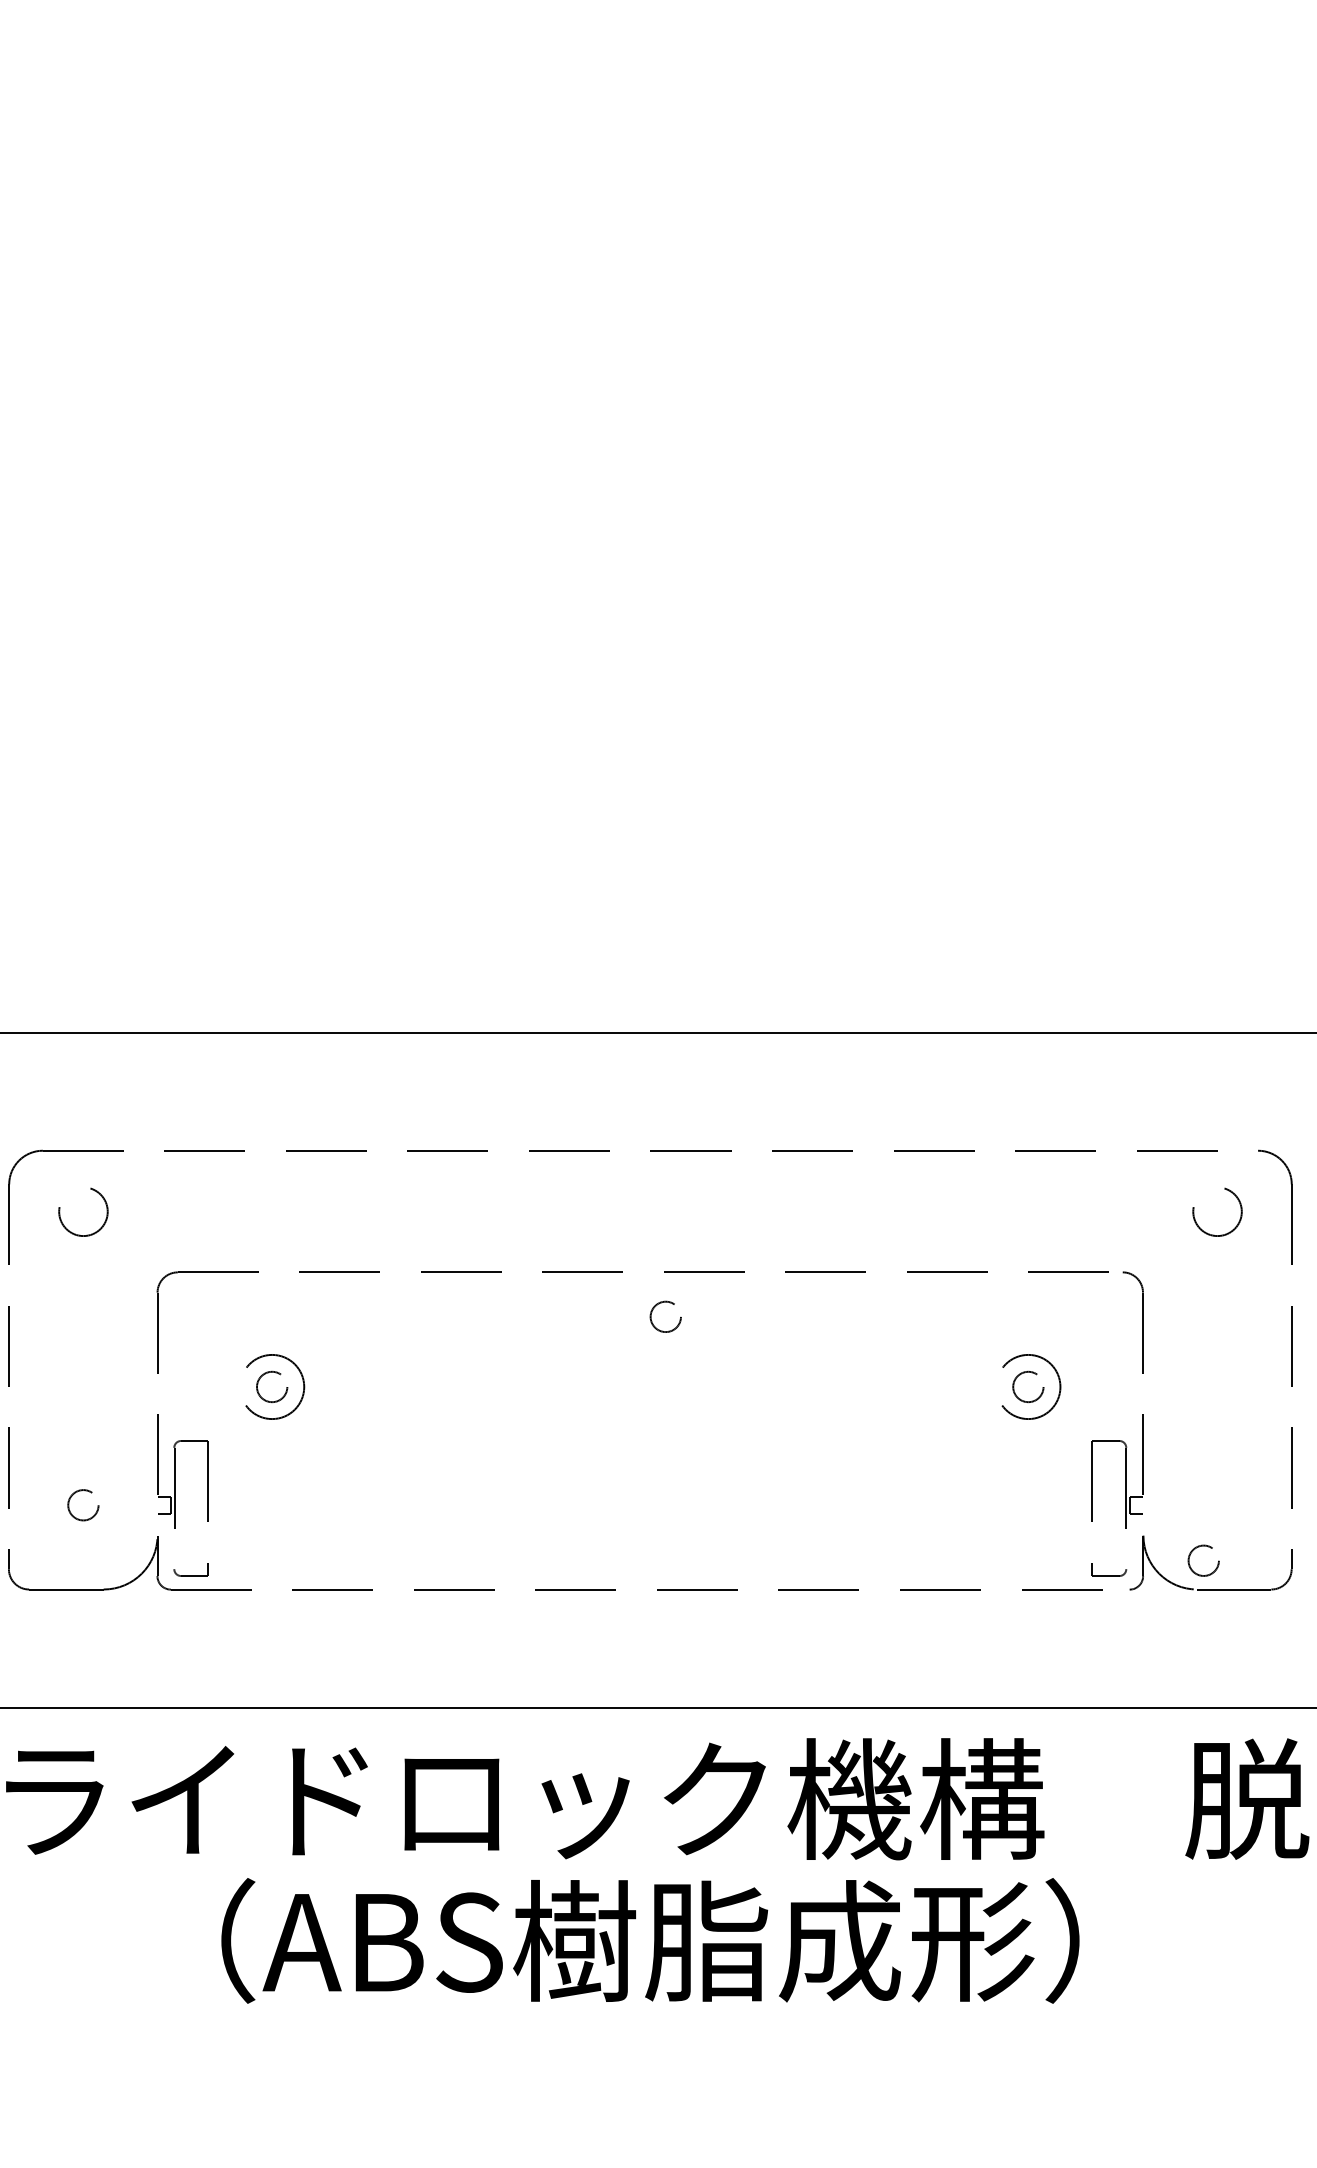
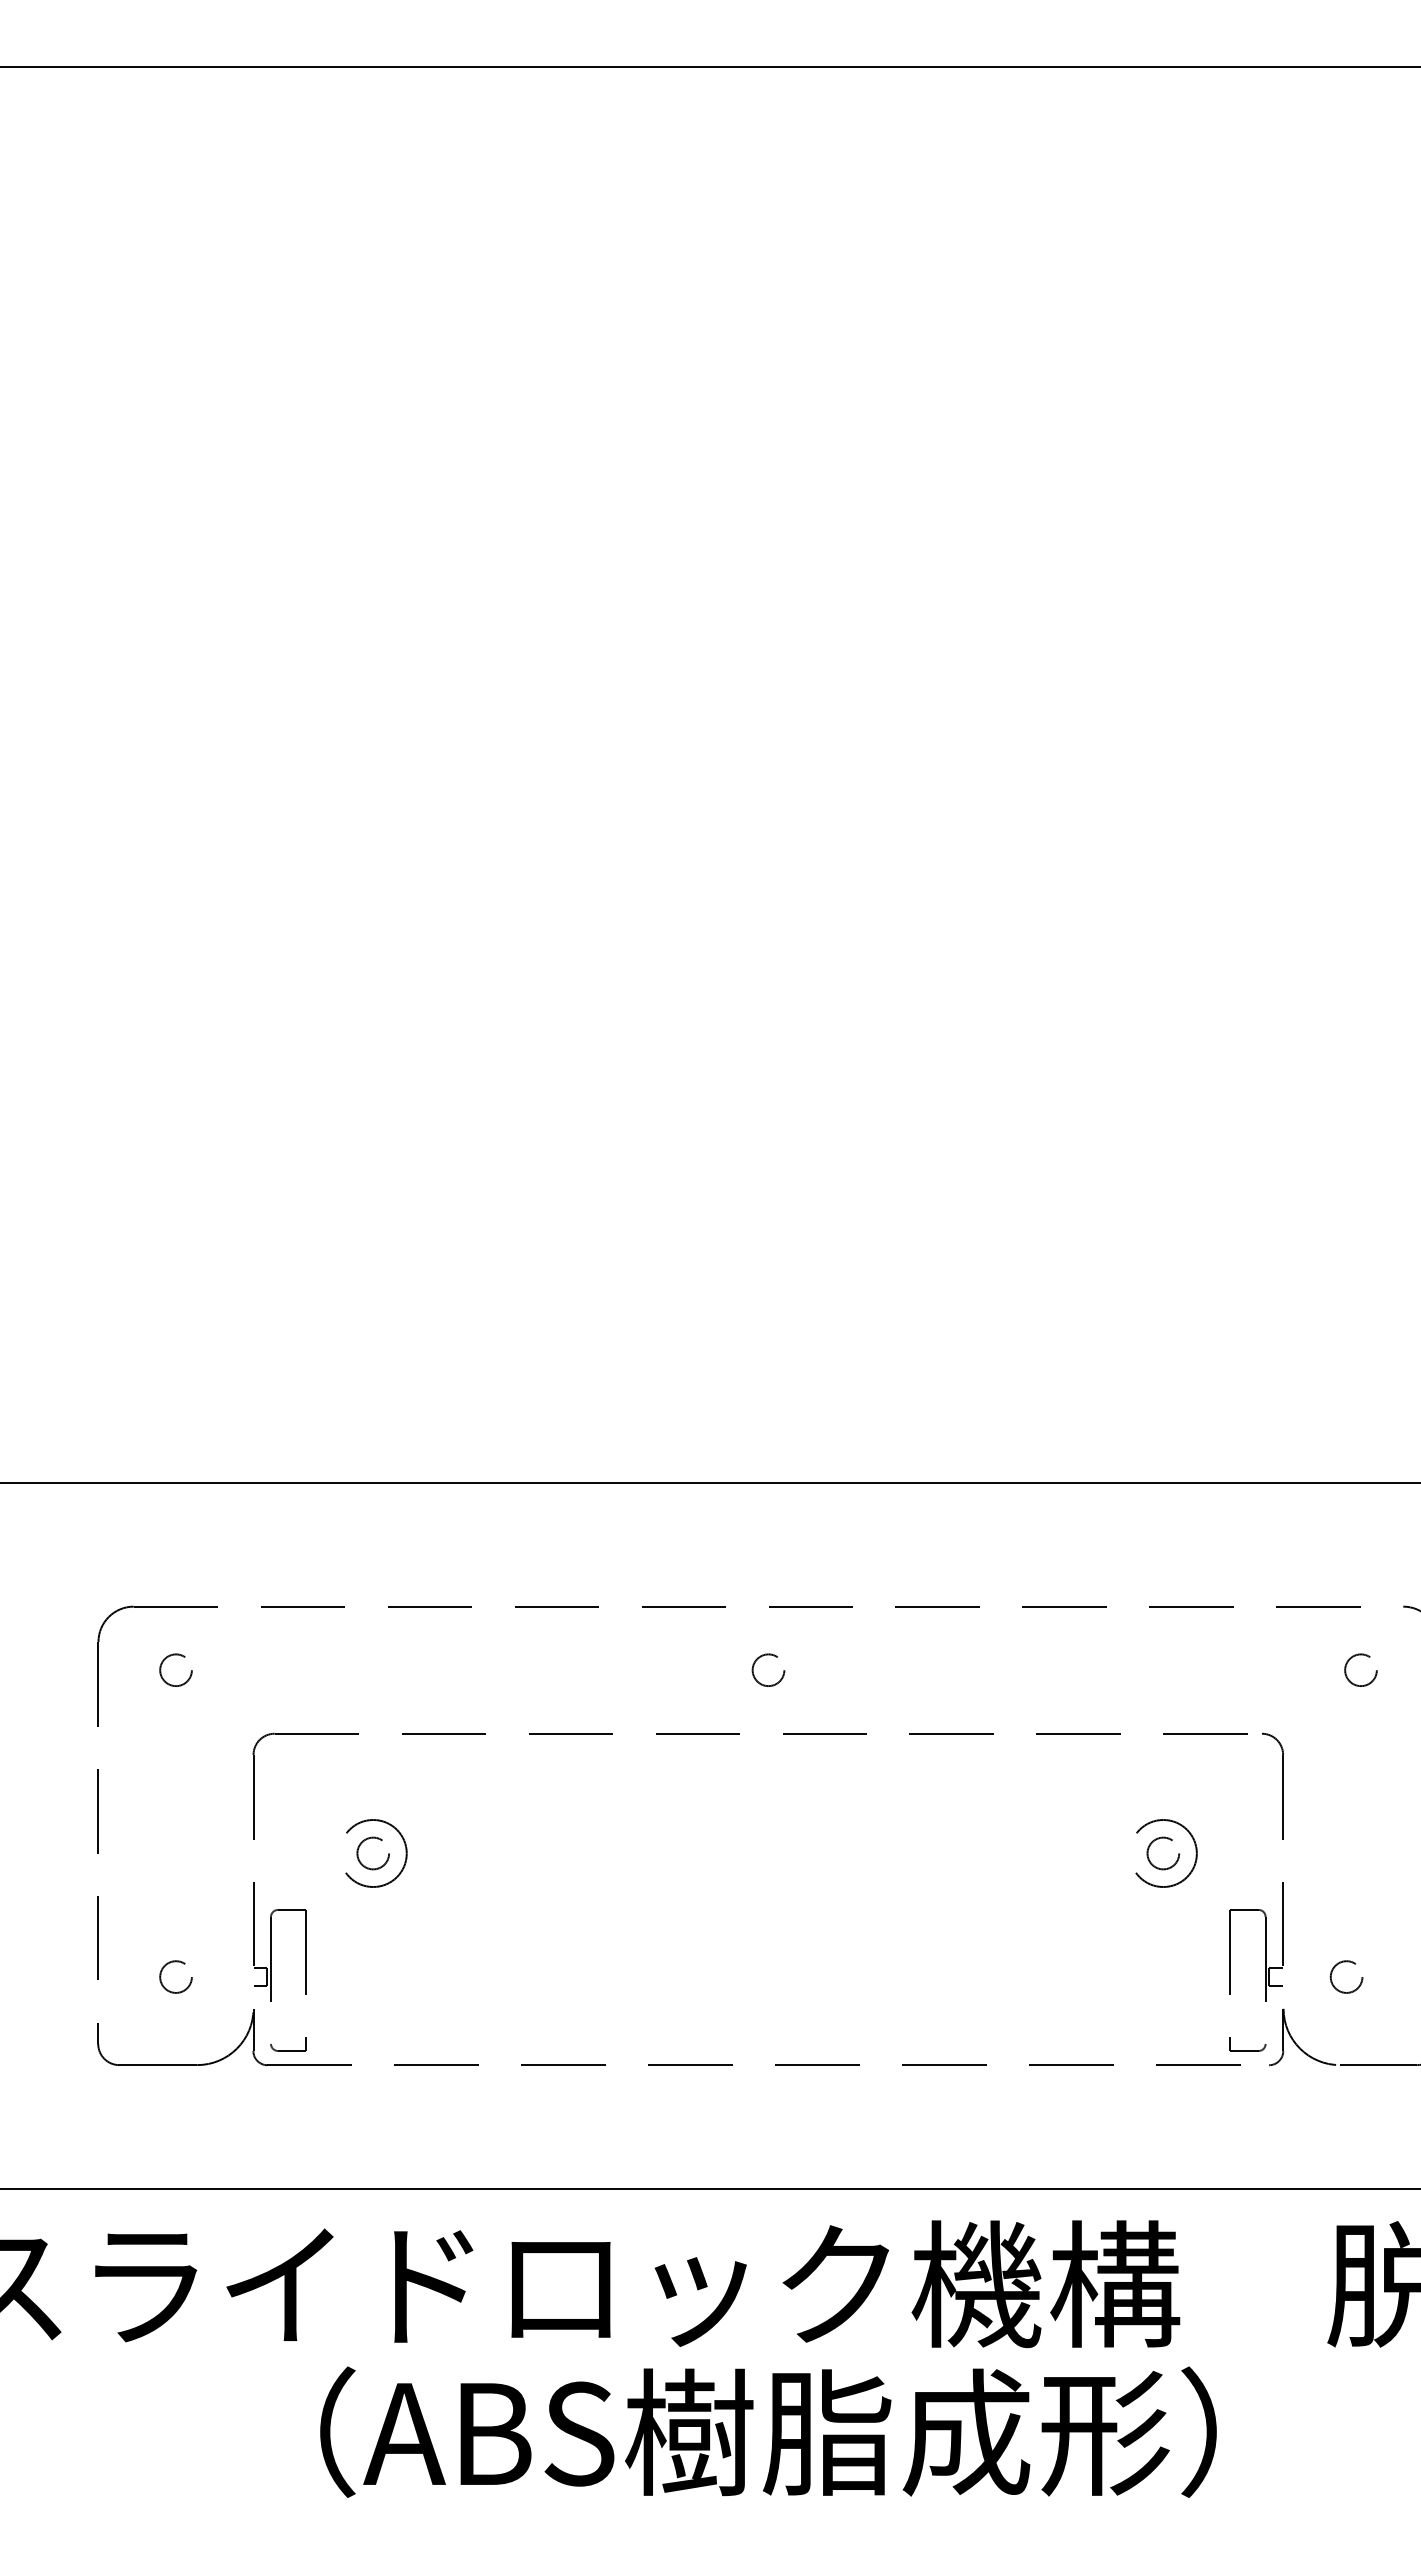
circle: (82, 1210) -> (175, 1669), size x0.62
circle: (1217, 1210) -> (1360, 1669), size x0.62
circle: (665, 1316) -> (768, 1669), moved
circle: (1203, 1560) -> (1346, 1976), moved

